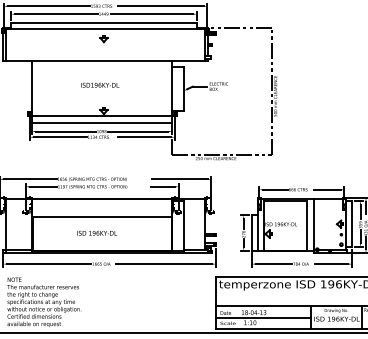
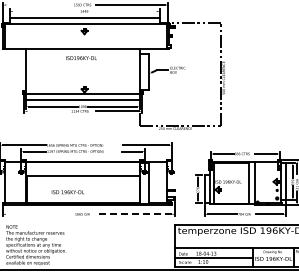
line: (48, 6) -> (39, 5), removed
line: (55, 14) -> (45, 11), removed
line: (151, 14) -> (123, 11), removed
text: (100, 85) -> (81, 58), moved
line: (59, 137) -> (48, 111), removed
text: (96, 233) -> (67, 192), moved
line: (48, 264) -> (39, 214), removed
line: (164, 264) -> (133, 214), solid -> dashed

